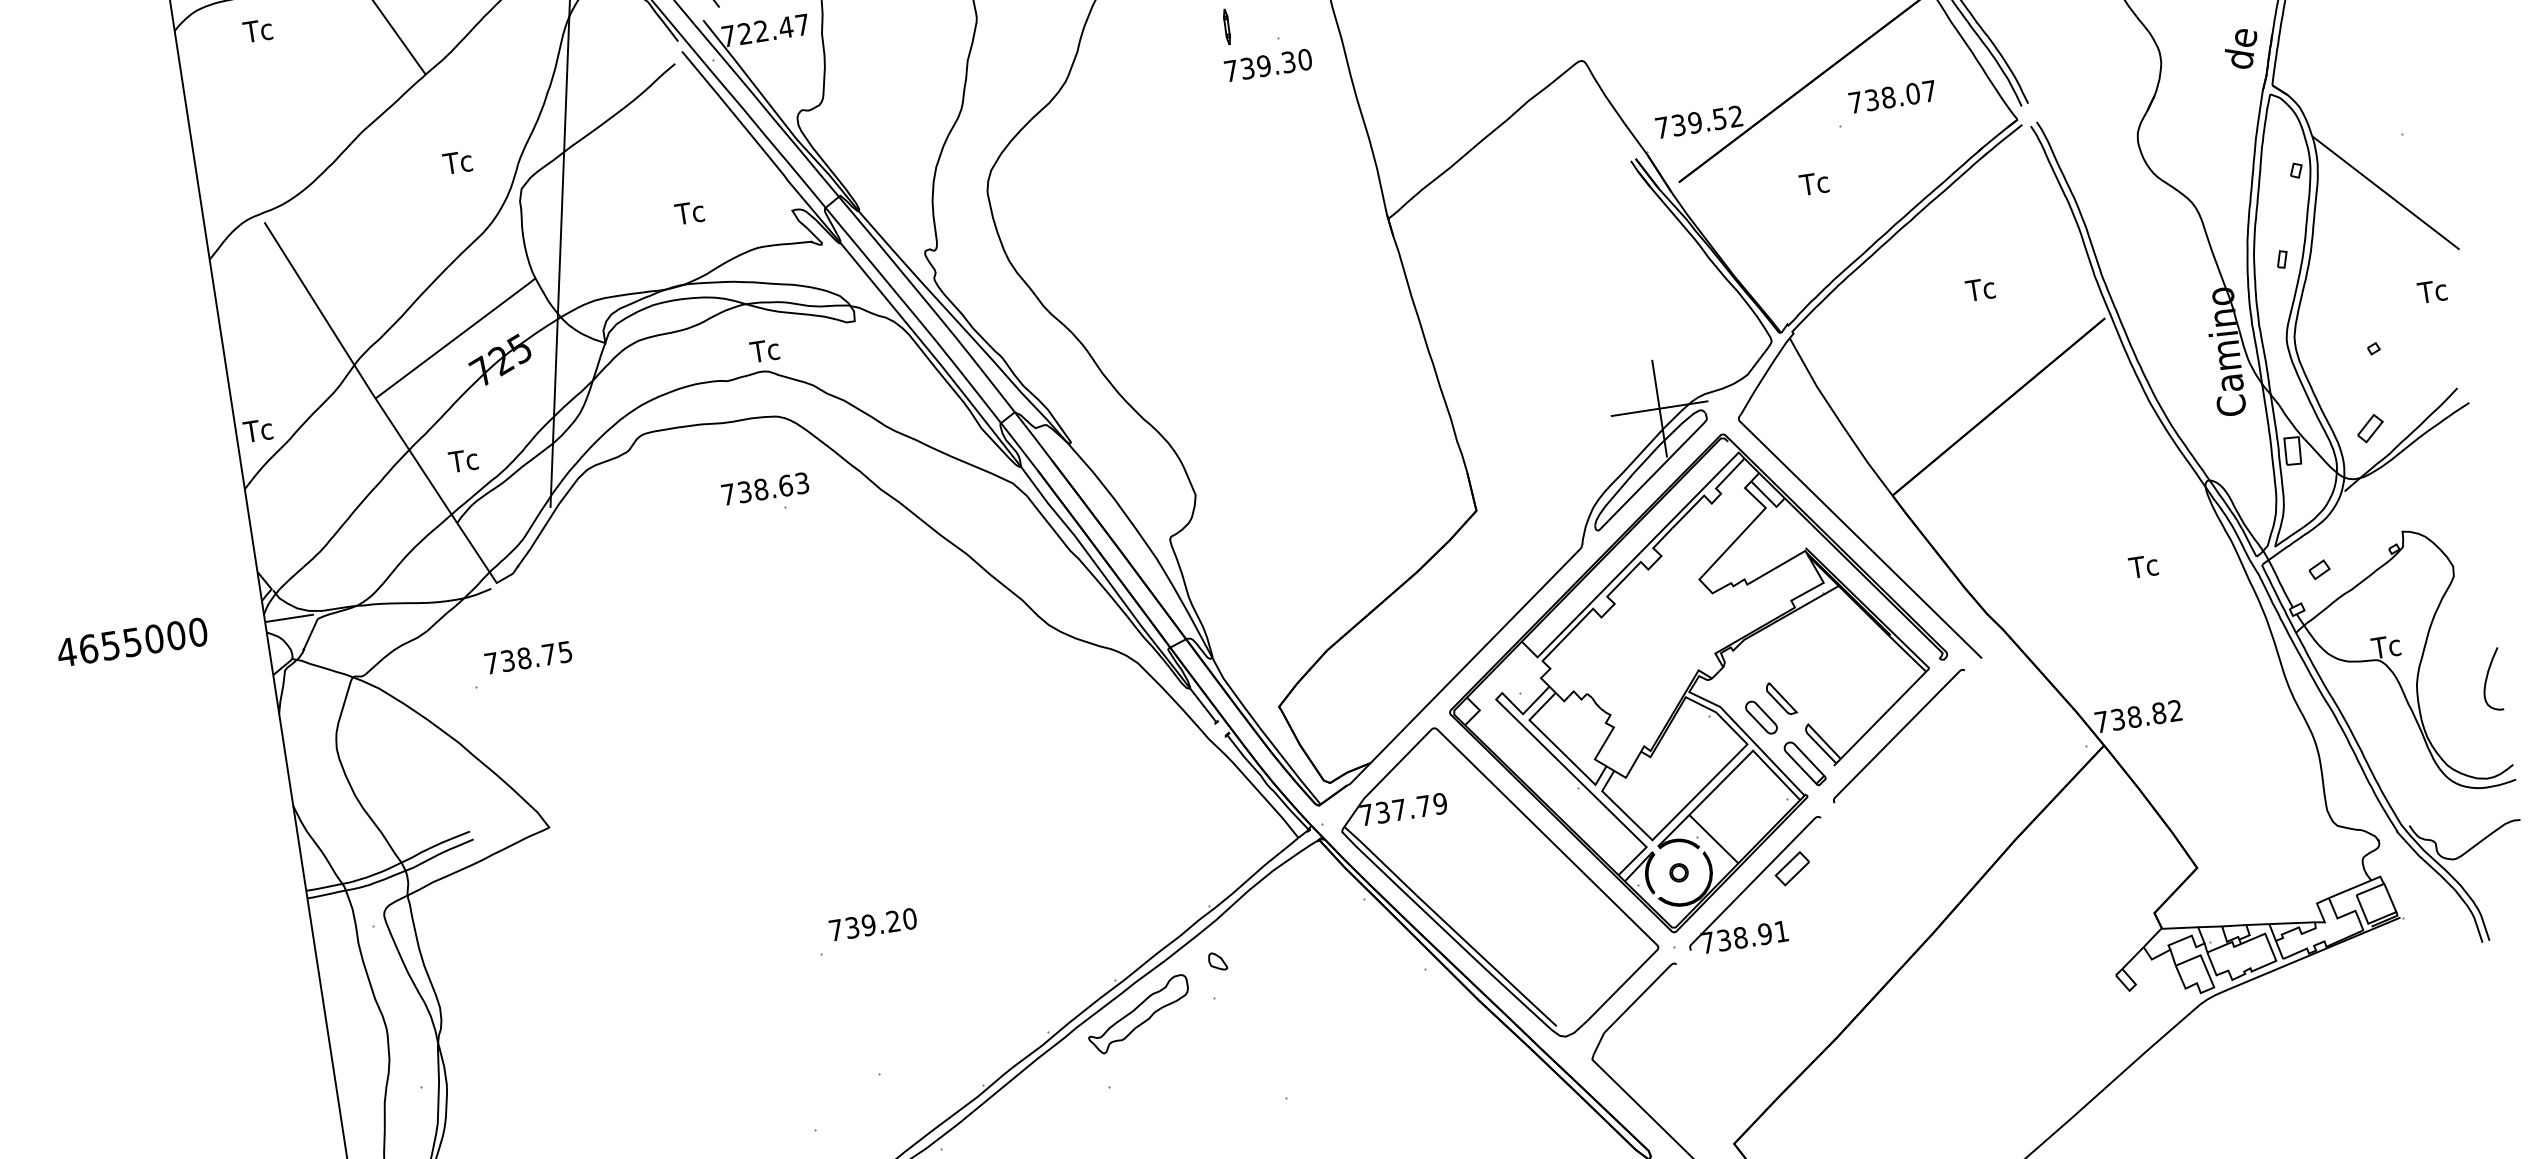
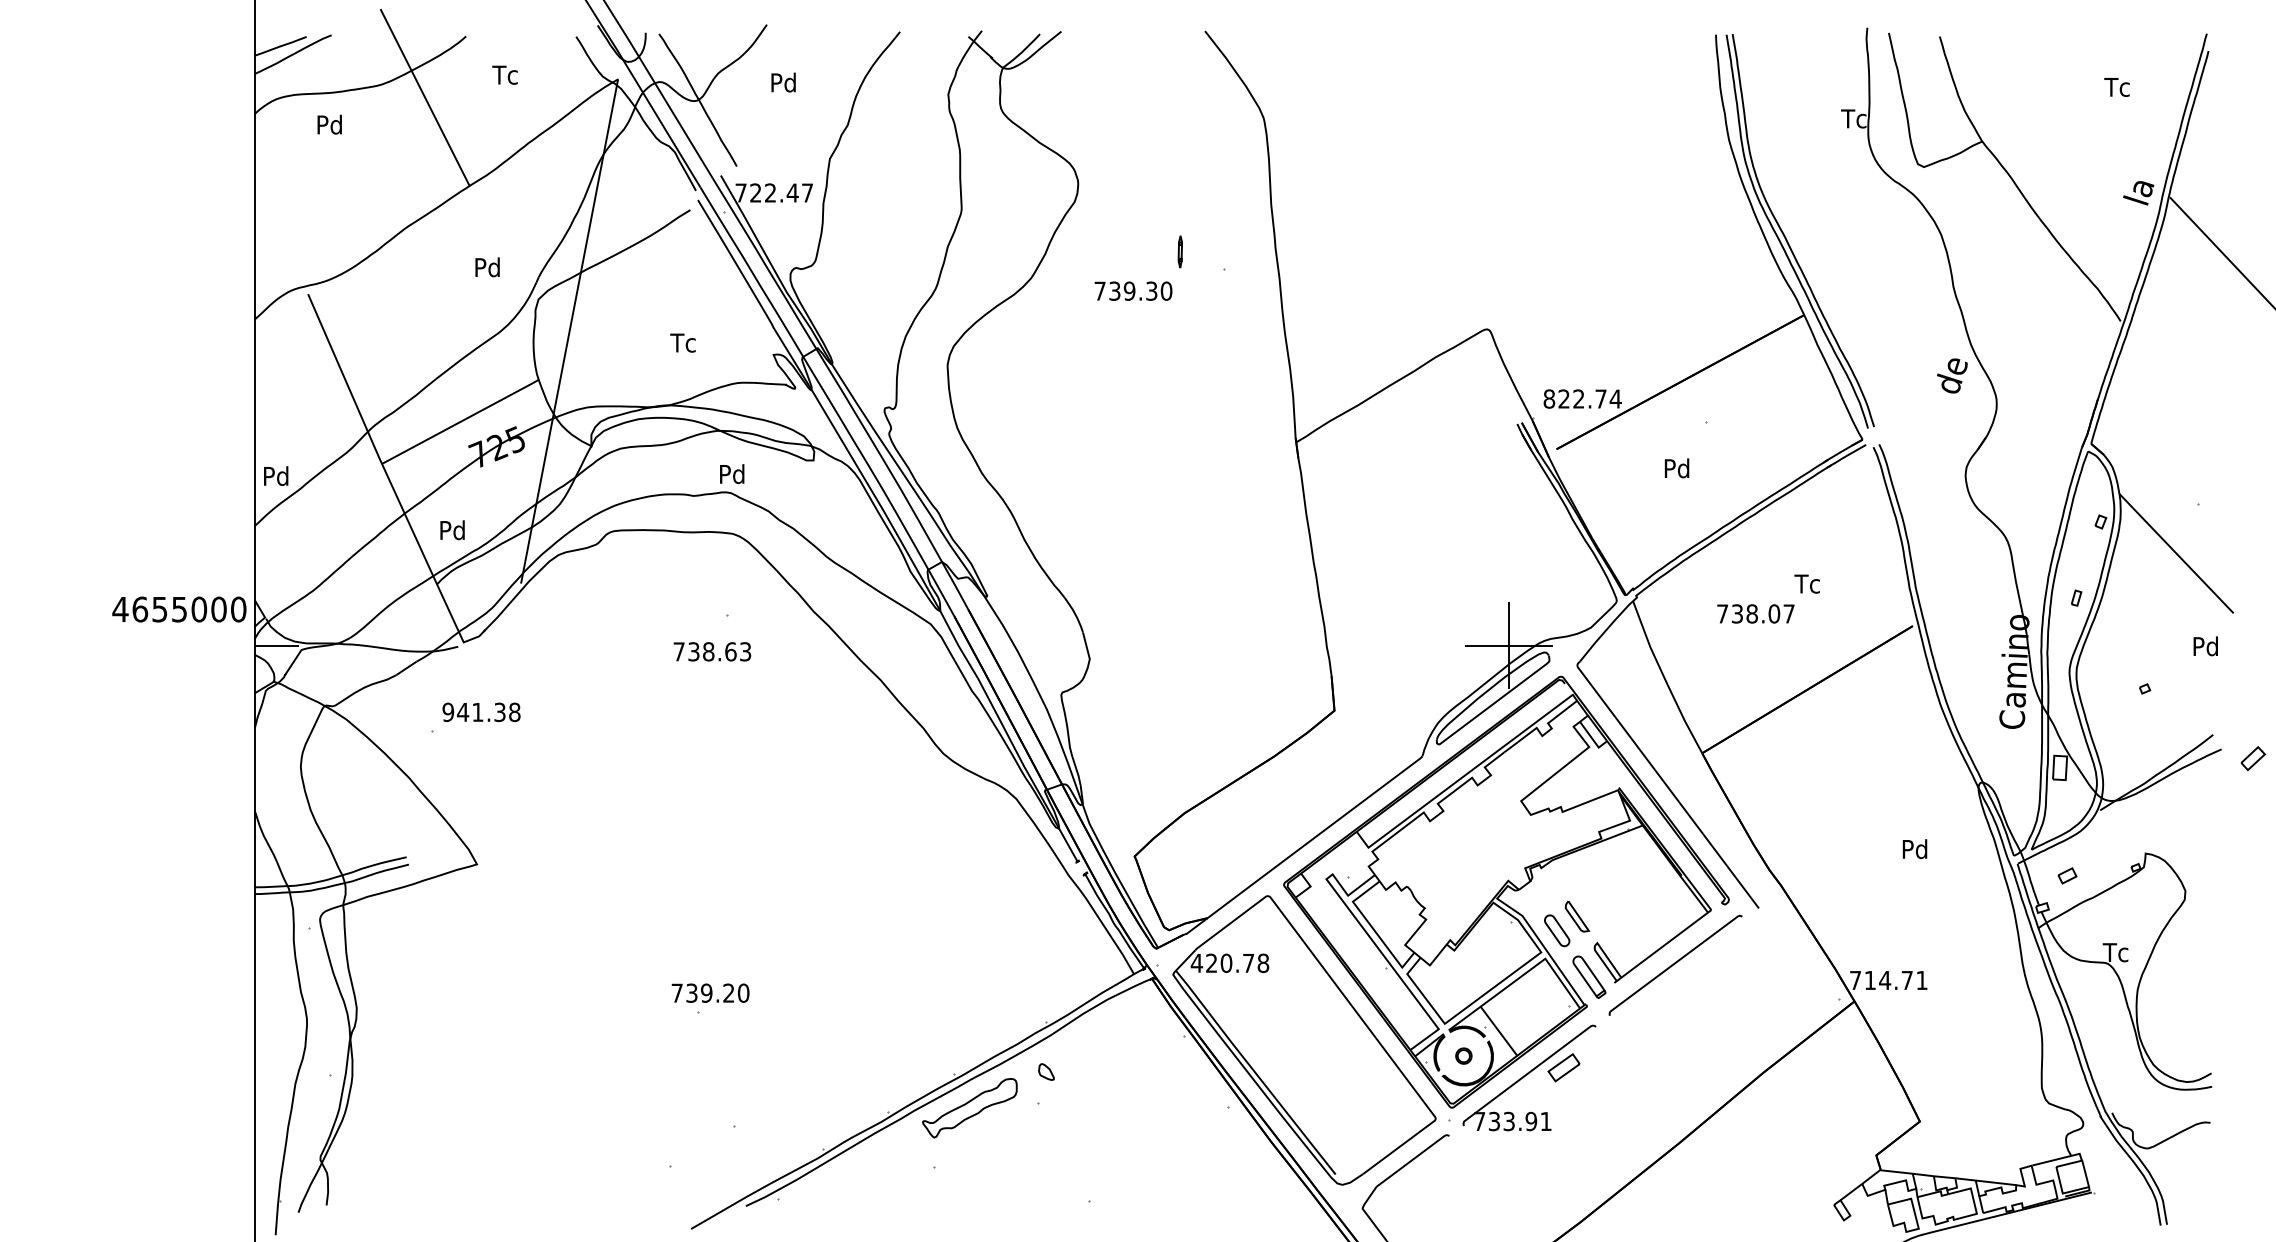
text: (258, 30) -> (328, 124), Tc -> Pd
text: (2242, 48) -> (1952, 375), moved
text: (1268, 64) -> (1133, 290), moved
text: (1892, 96) -> (1755, 613), moved
text: (1699, 121) -> (1582, 398), 739.52 -> 822.74
text: (458, 162) -> (486, 267), Tc -> Pd
text: (1814, 183) -> (1675, 468), Tc -> Pd
text: (2432, 291) -> (2204, 646), Tc -> Pd
text: (764, 350) -> (730, 474), Tc -> Pd
part: (2370, 428) -> (2253, 758), moved
text: (257, 429) -> (274, 475), Tc -> Pd
text: (464, 460) -> (451, 530), Tc -> Pd
text: (765, 488) -> (712, 651), moved
text: (2143, 566) -> (1913, 849), Tc -> Pd
text: (132, 642) -> (179, 609), moved
text: (528, 657) -> (481, 712), 738.75 -> 941.38
curve: (2487, 679) -> (2200, 994), removed
text: (2146, 715) -> (1895, 980), 738.82 -> 714.71
text: (1402, 808) -> (1229, 962), 737.79 -> 420.78
text: (872, 923) -> (710, 992), moved
text: (1739, 937) -> (1508, 1121), 738.91 -> 733.91

